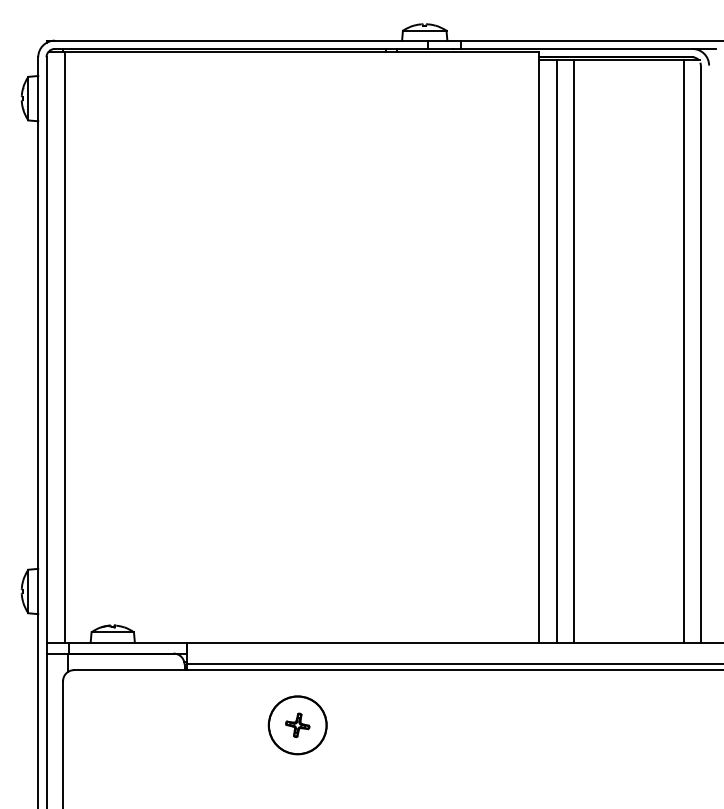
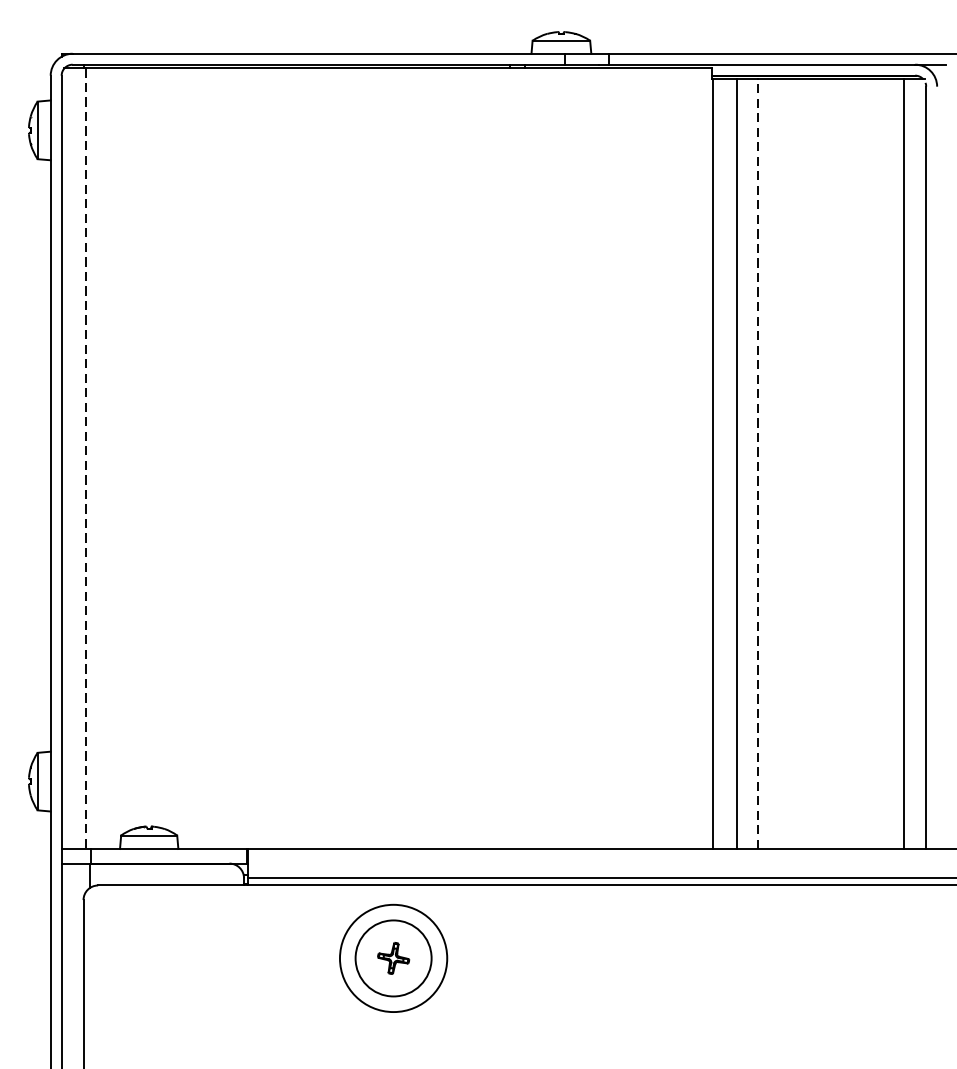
line: (64, 347) -> (85, 459), solid -> dashed
line: (573, 350) -> (757, 463), solid -> dashed
circle: (297, 725) -> (393, 958), size x1.4

